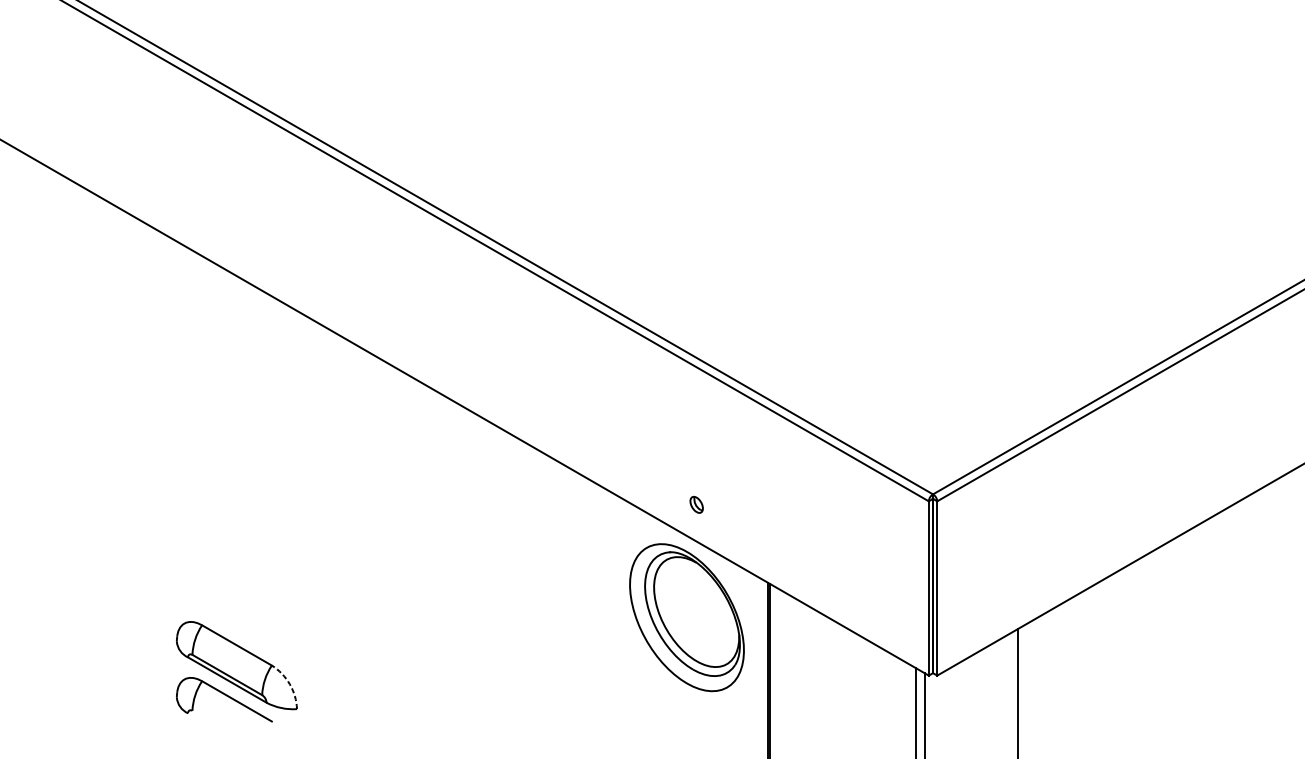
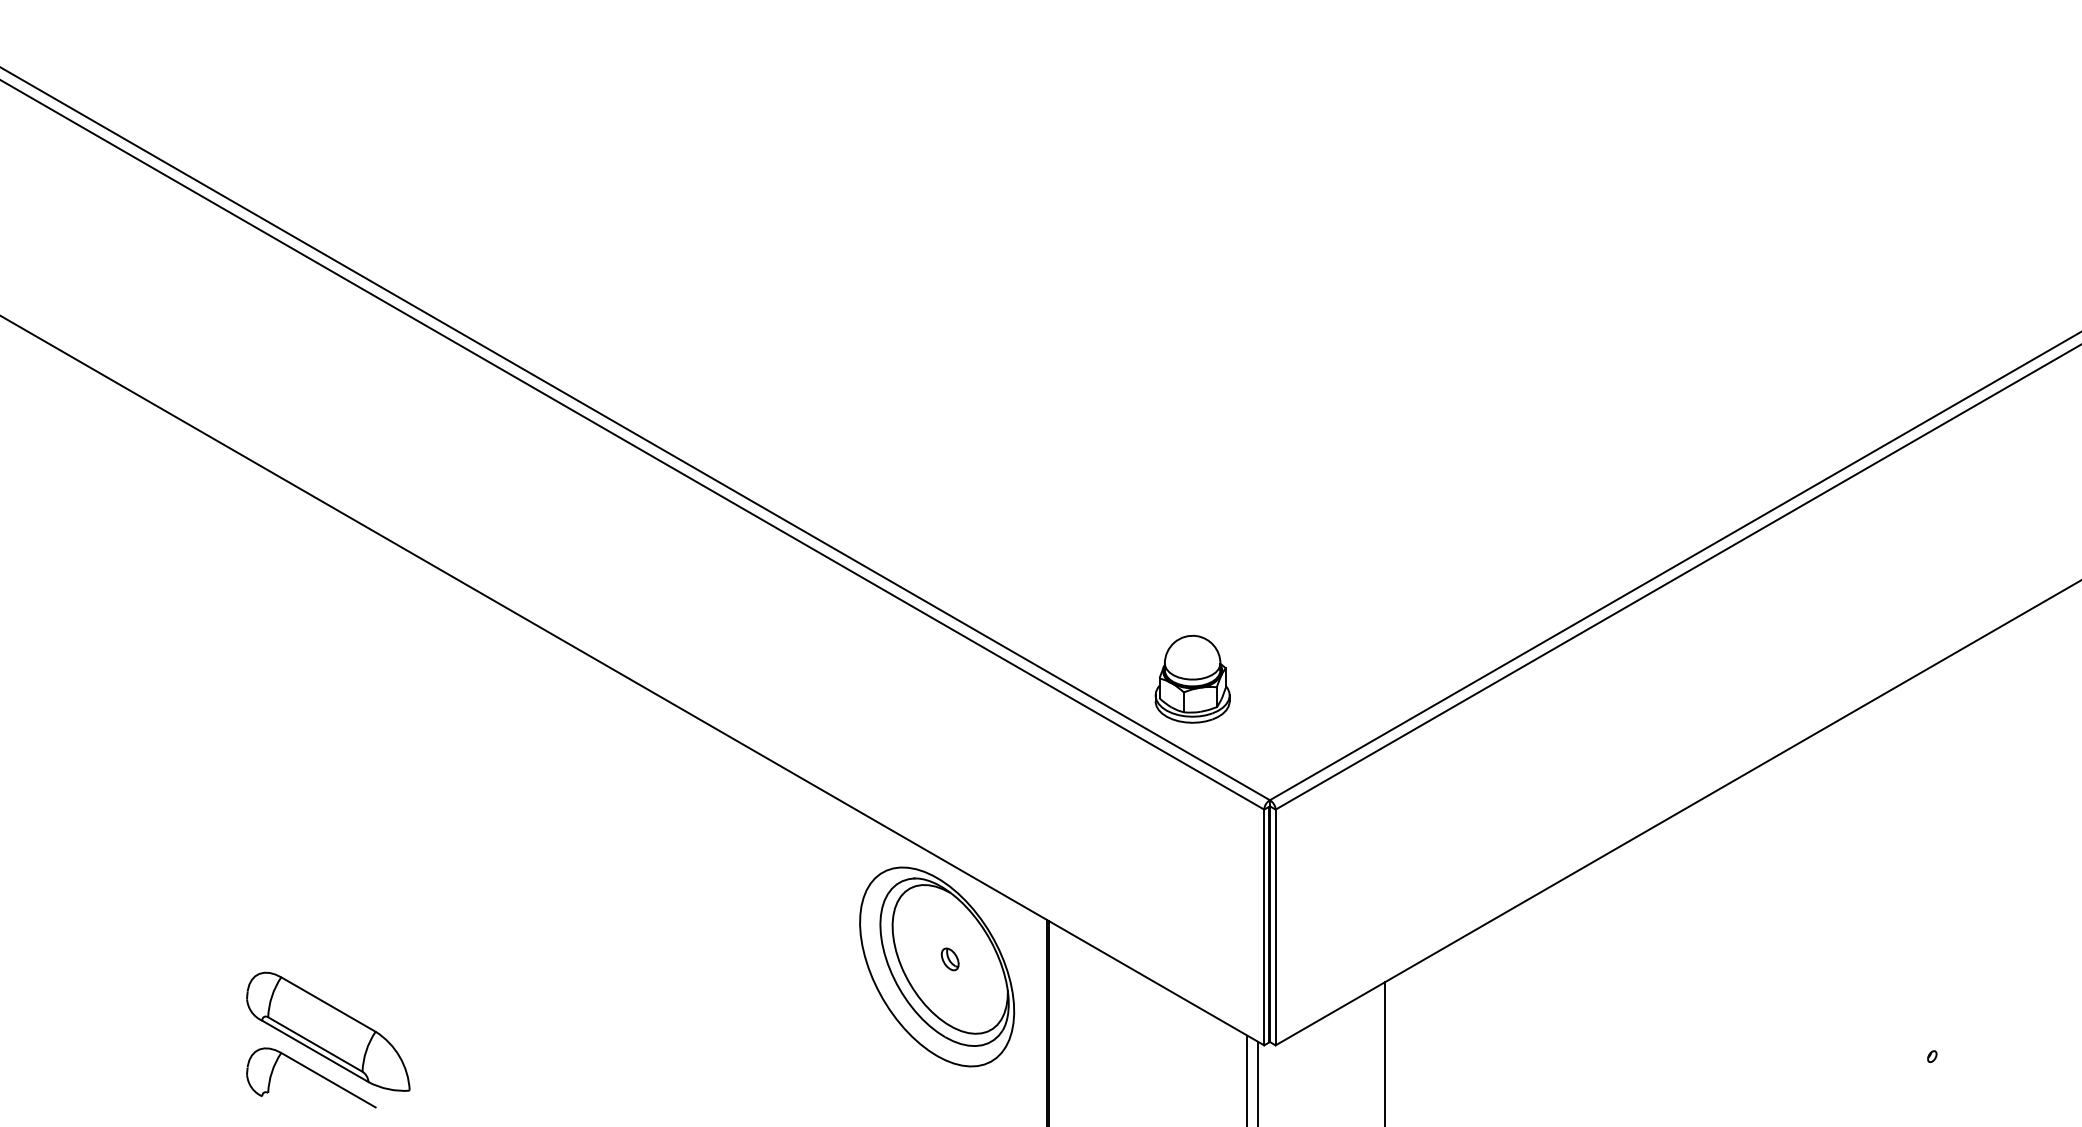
part: (875, 404) -> (1192, 678), added
part: (696, 504) -> (949, 959), moved
arc: (289, 684) -> (399, 1057), dashed -> solid

